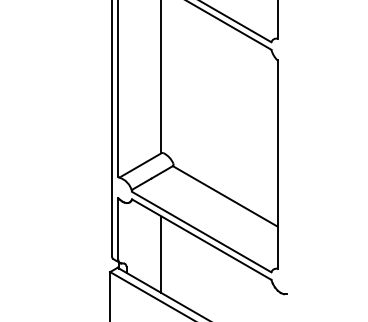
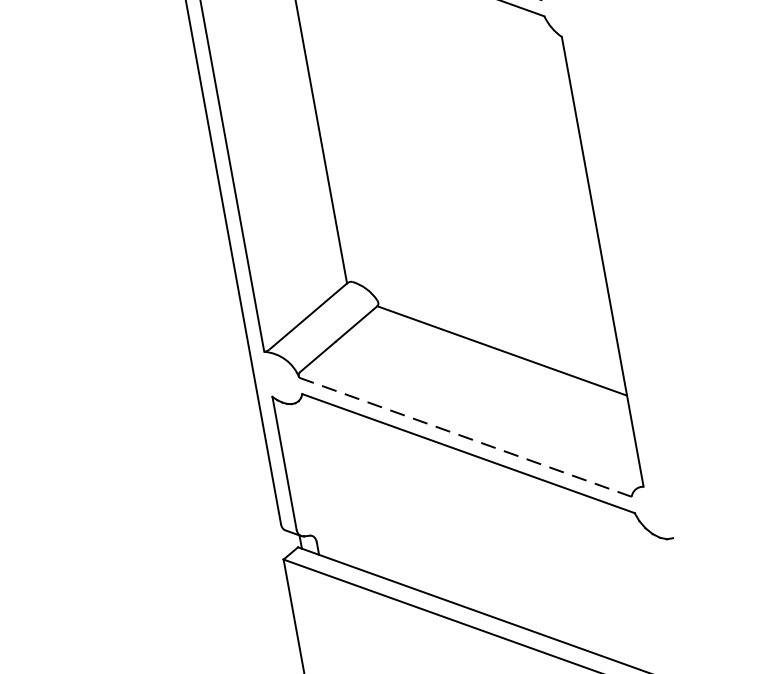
line: (202, 232) -> (467, 437), solid -> dashed
line: (161, 254) -> (387, 501), removed

